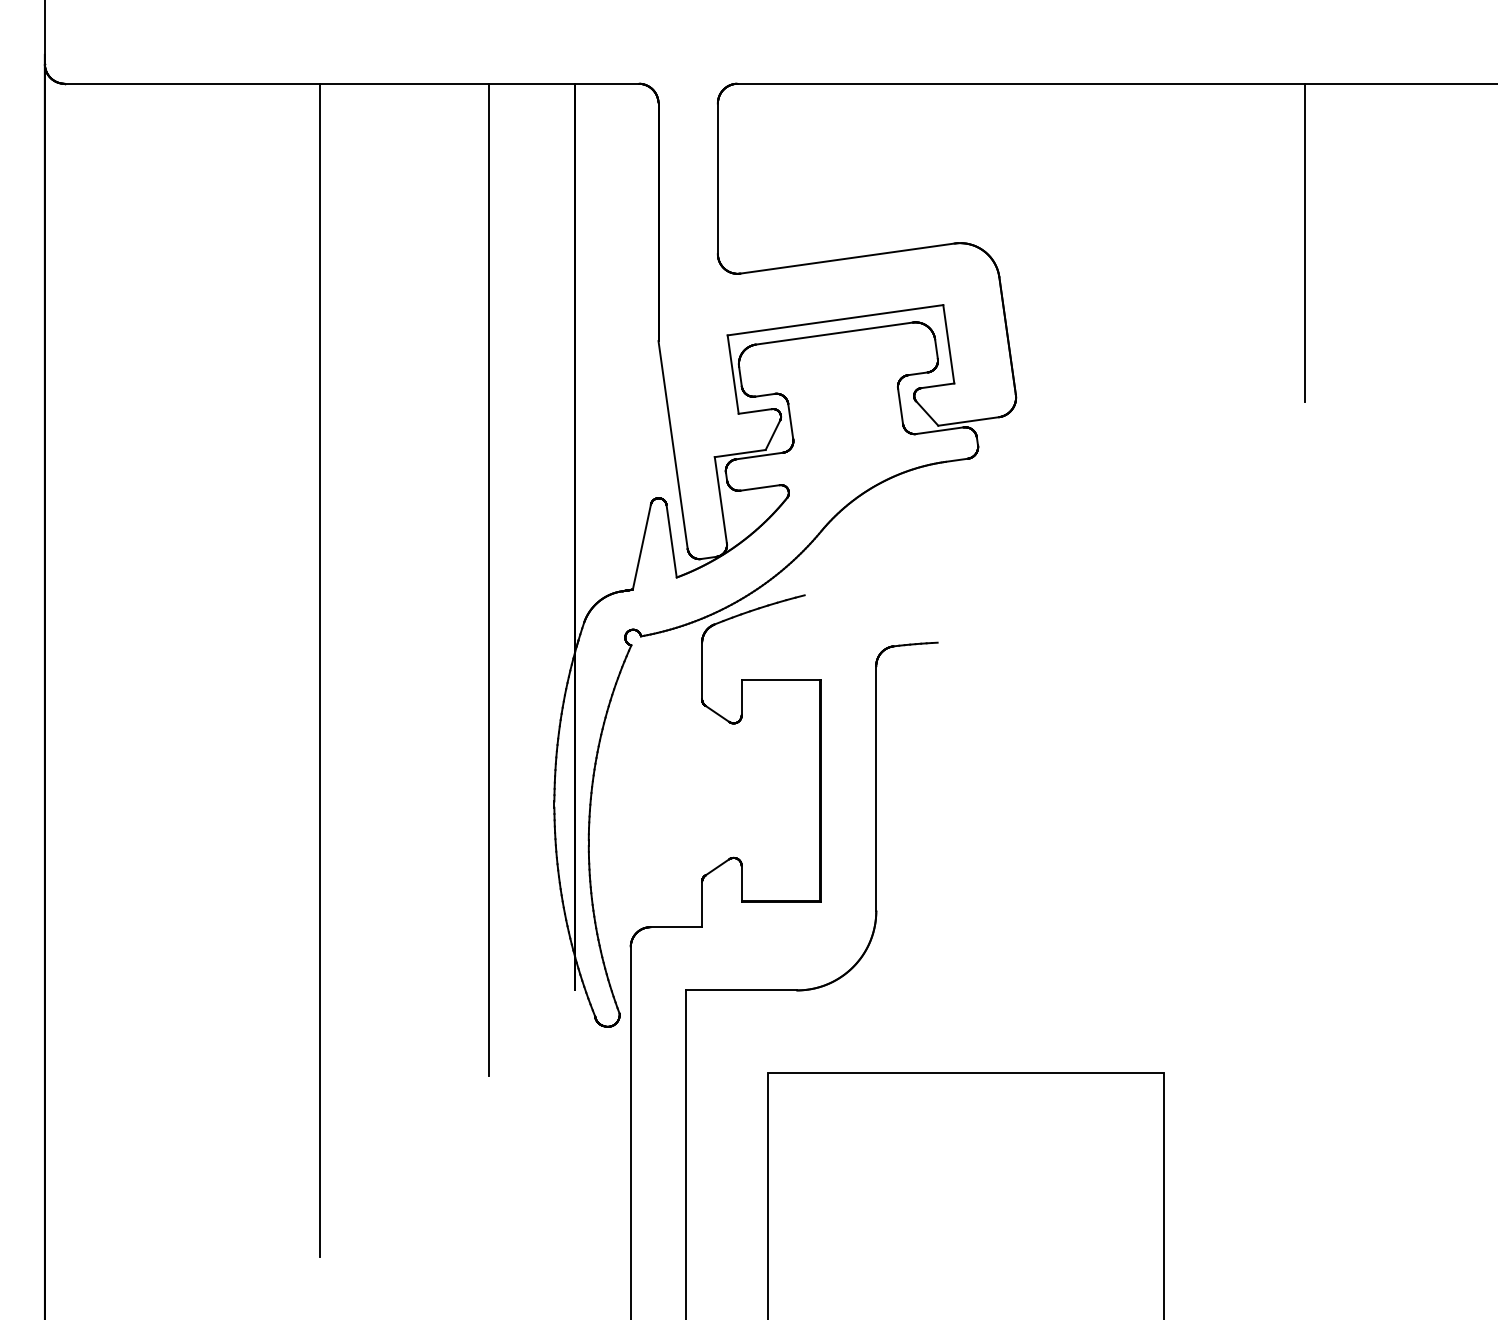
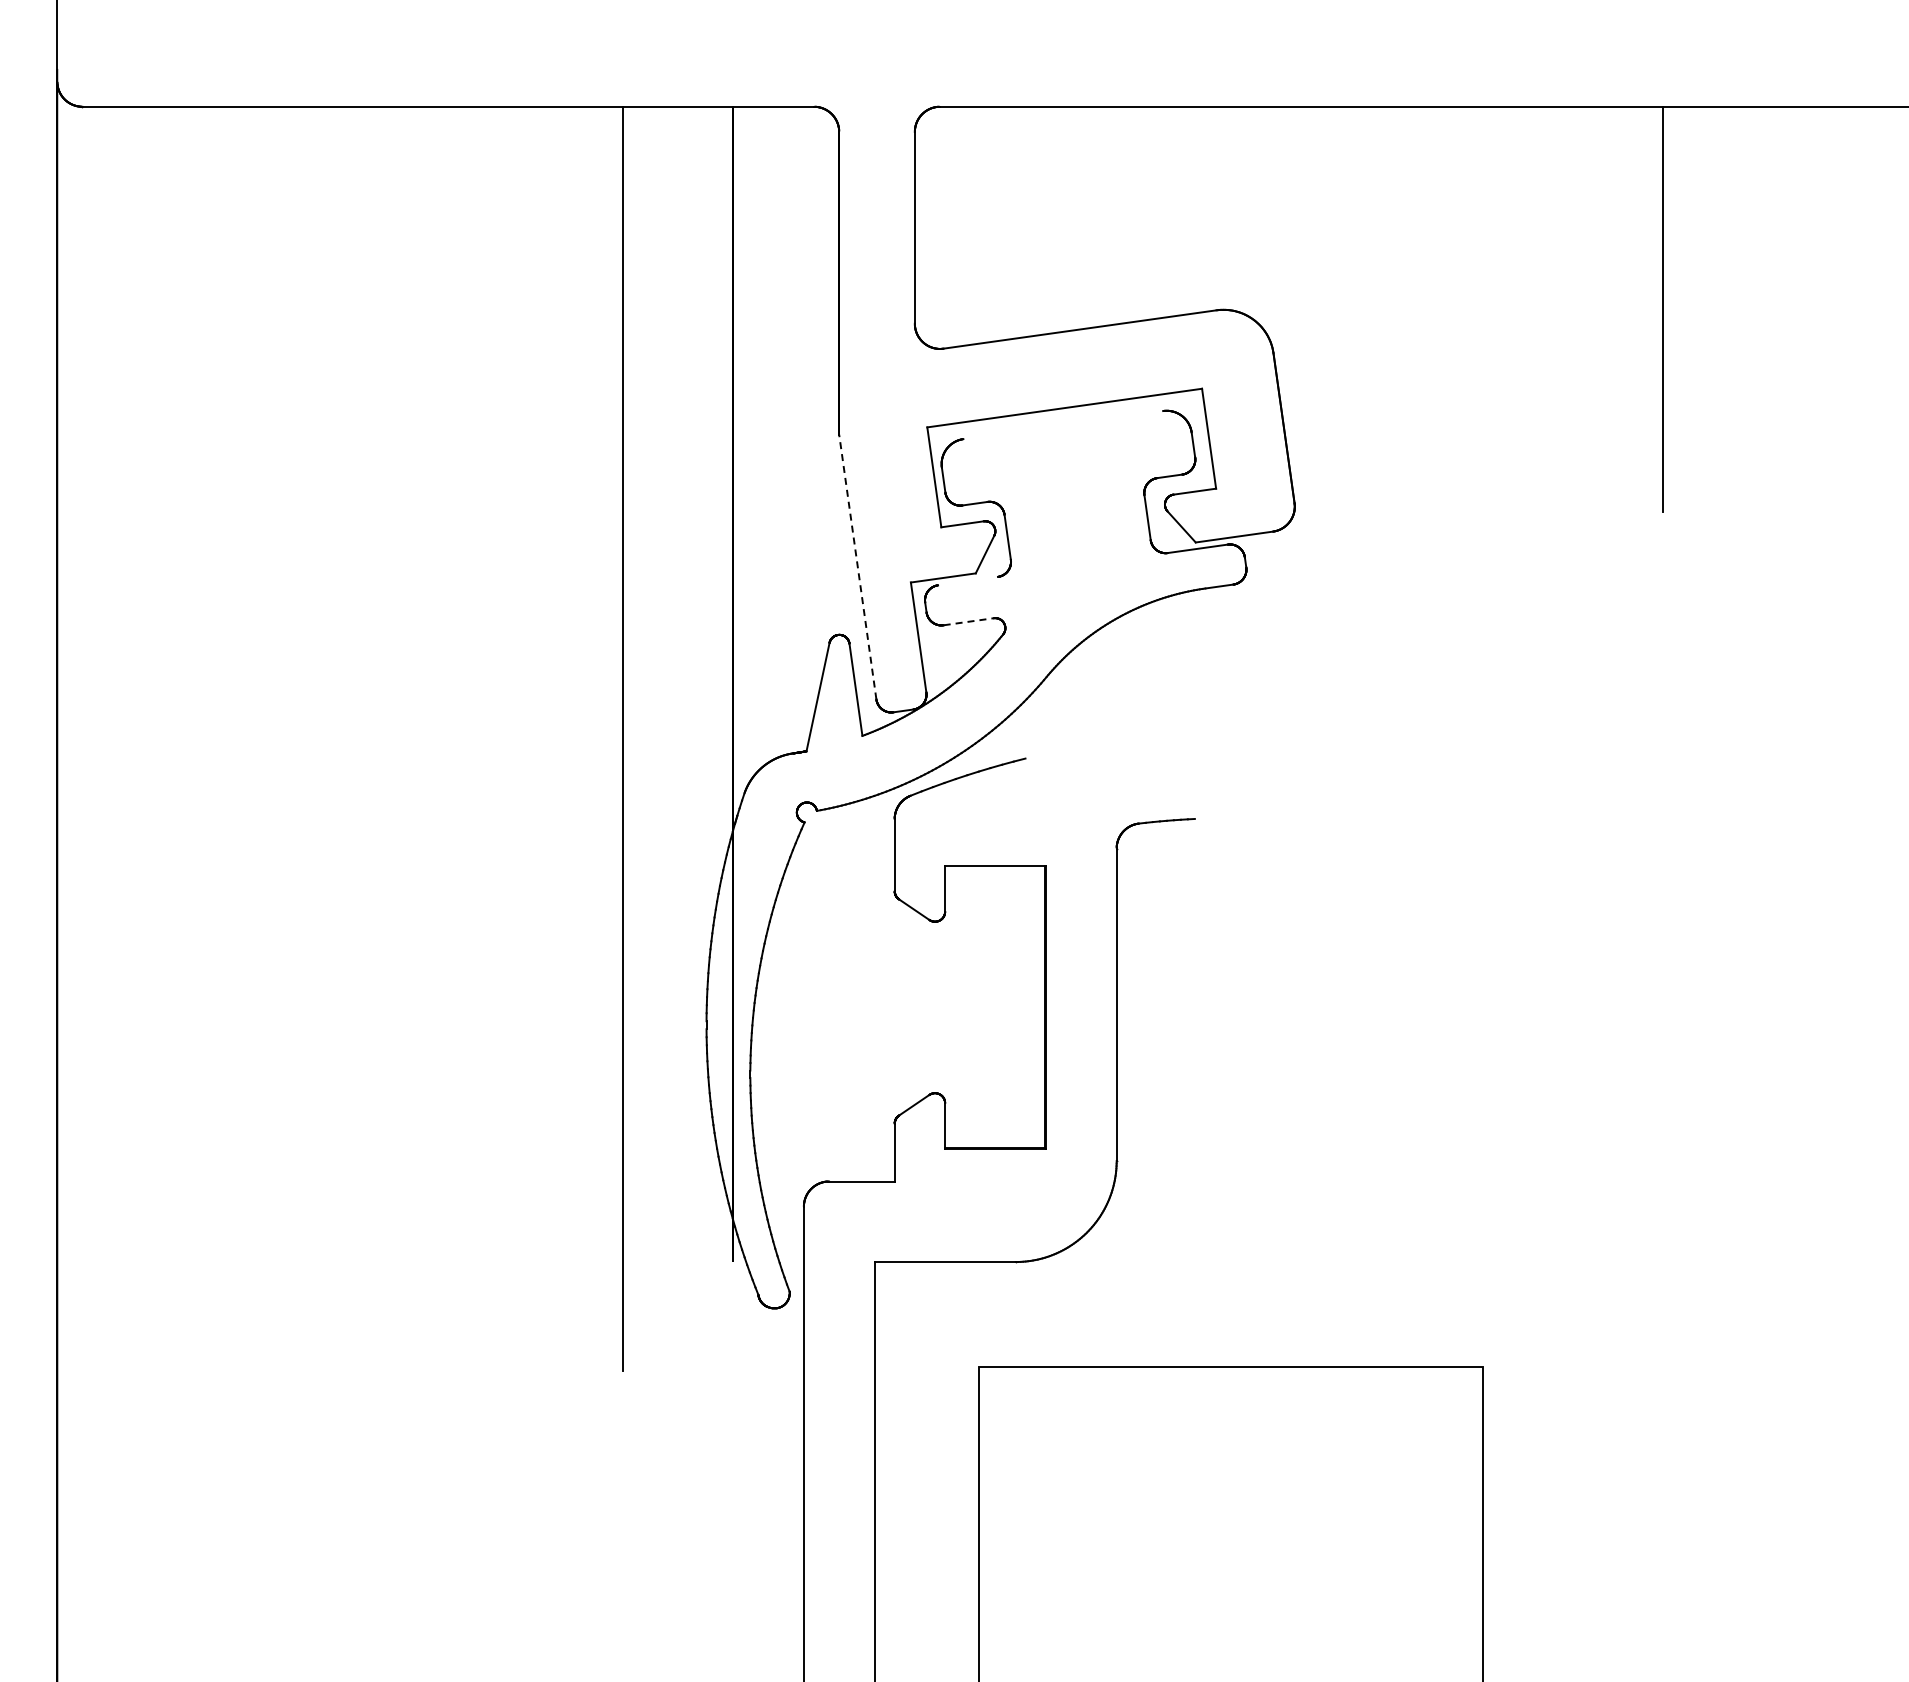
line: (834, 333) -> (1063, 425), removed
line: (672, 445) -> (857, 567), solid -> dashed
line: (759, 455) -> (968, 580), removed
line: (760, 487) -> (969, 621), solid -> dashed
line: (319, 669) -> (407, 853), removed

